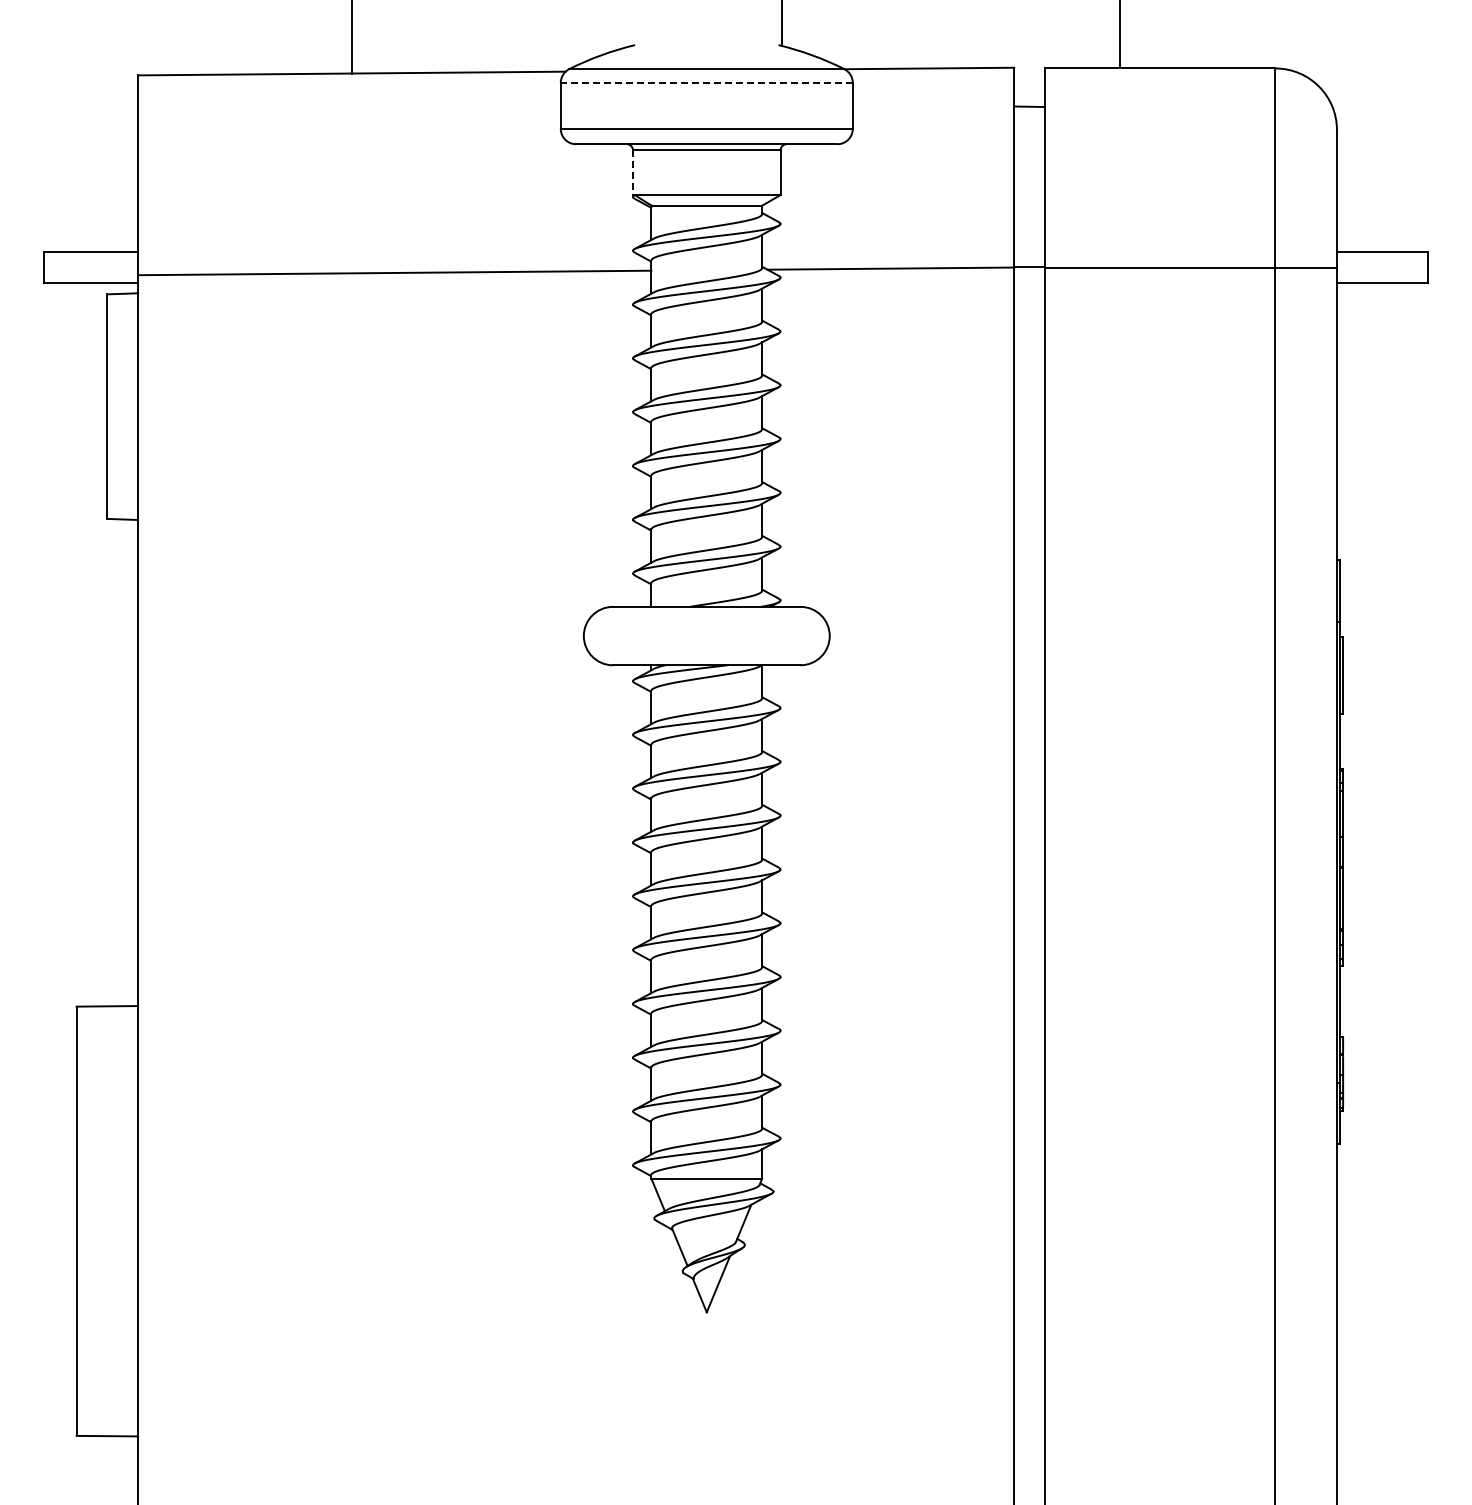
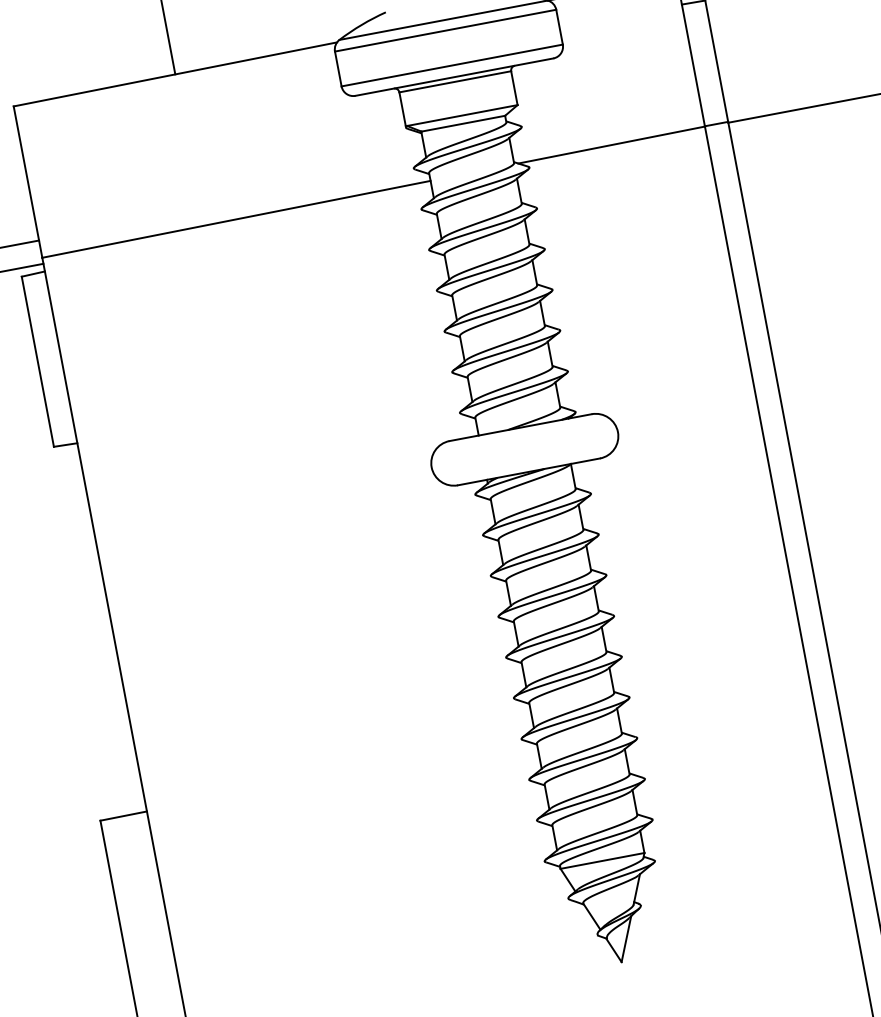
line: (706, 82) -> (445, 30), dashed -> solid
line: (633, 173) -> (403, 109), dashed -> solid

